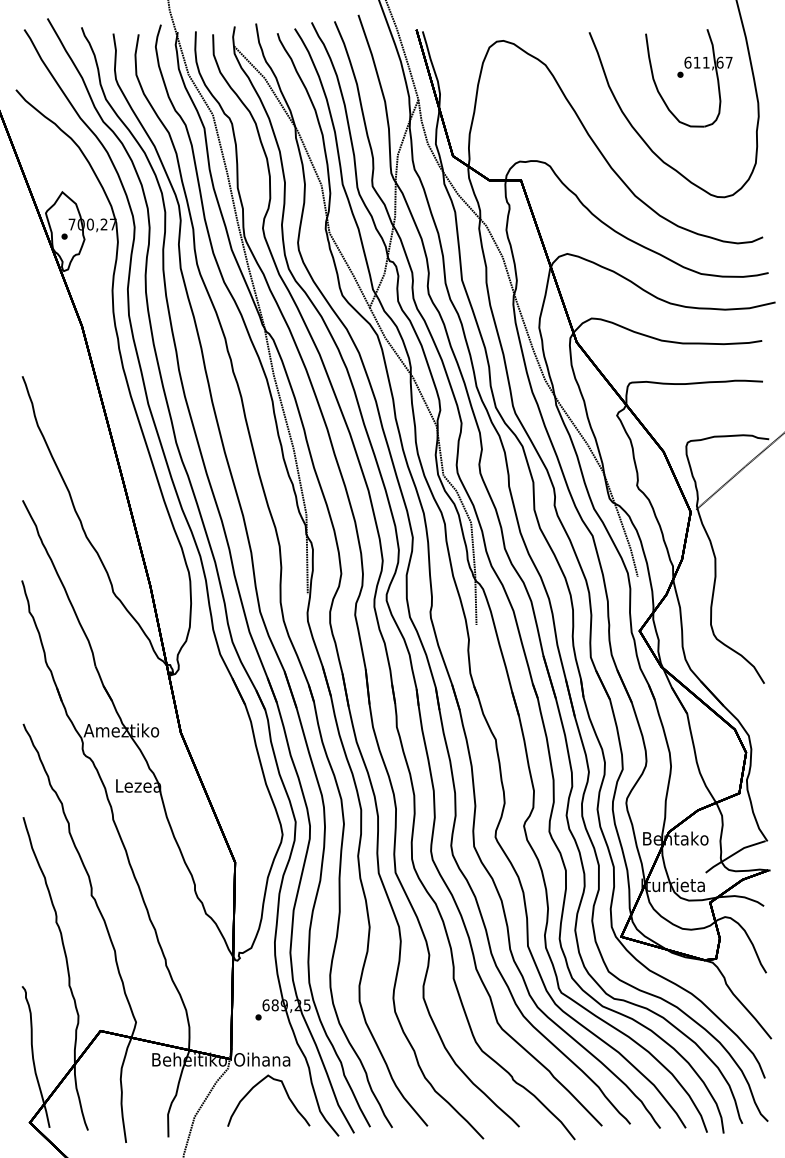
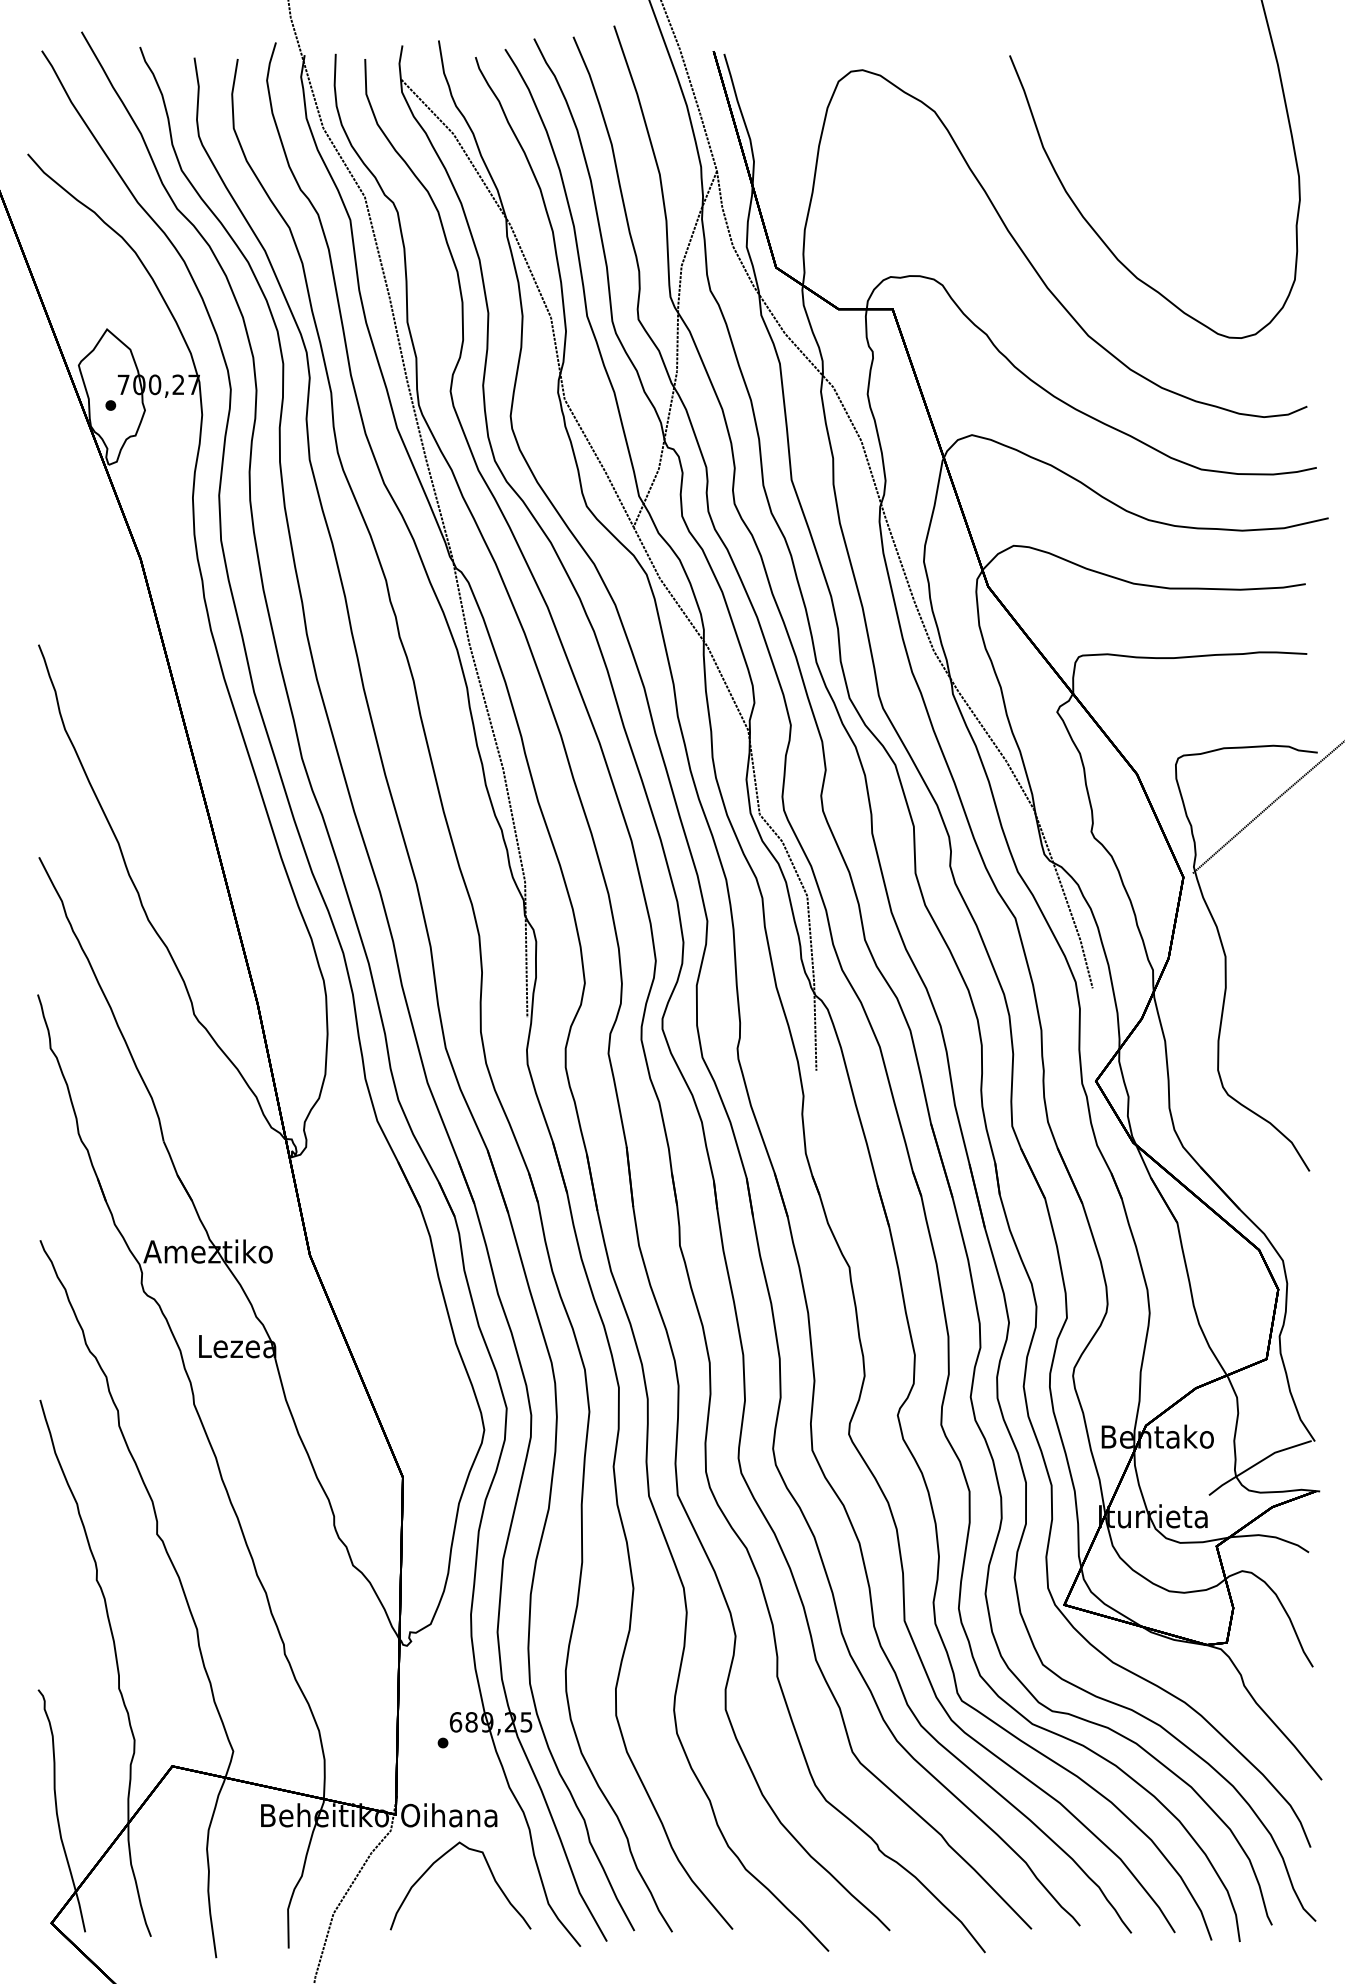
part: (688, 78) -> (1179, 134), removed

